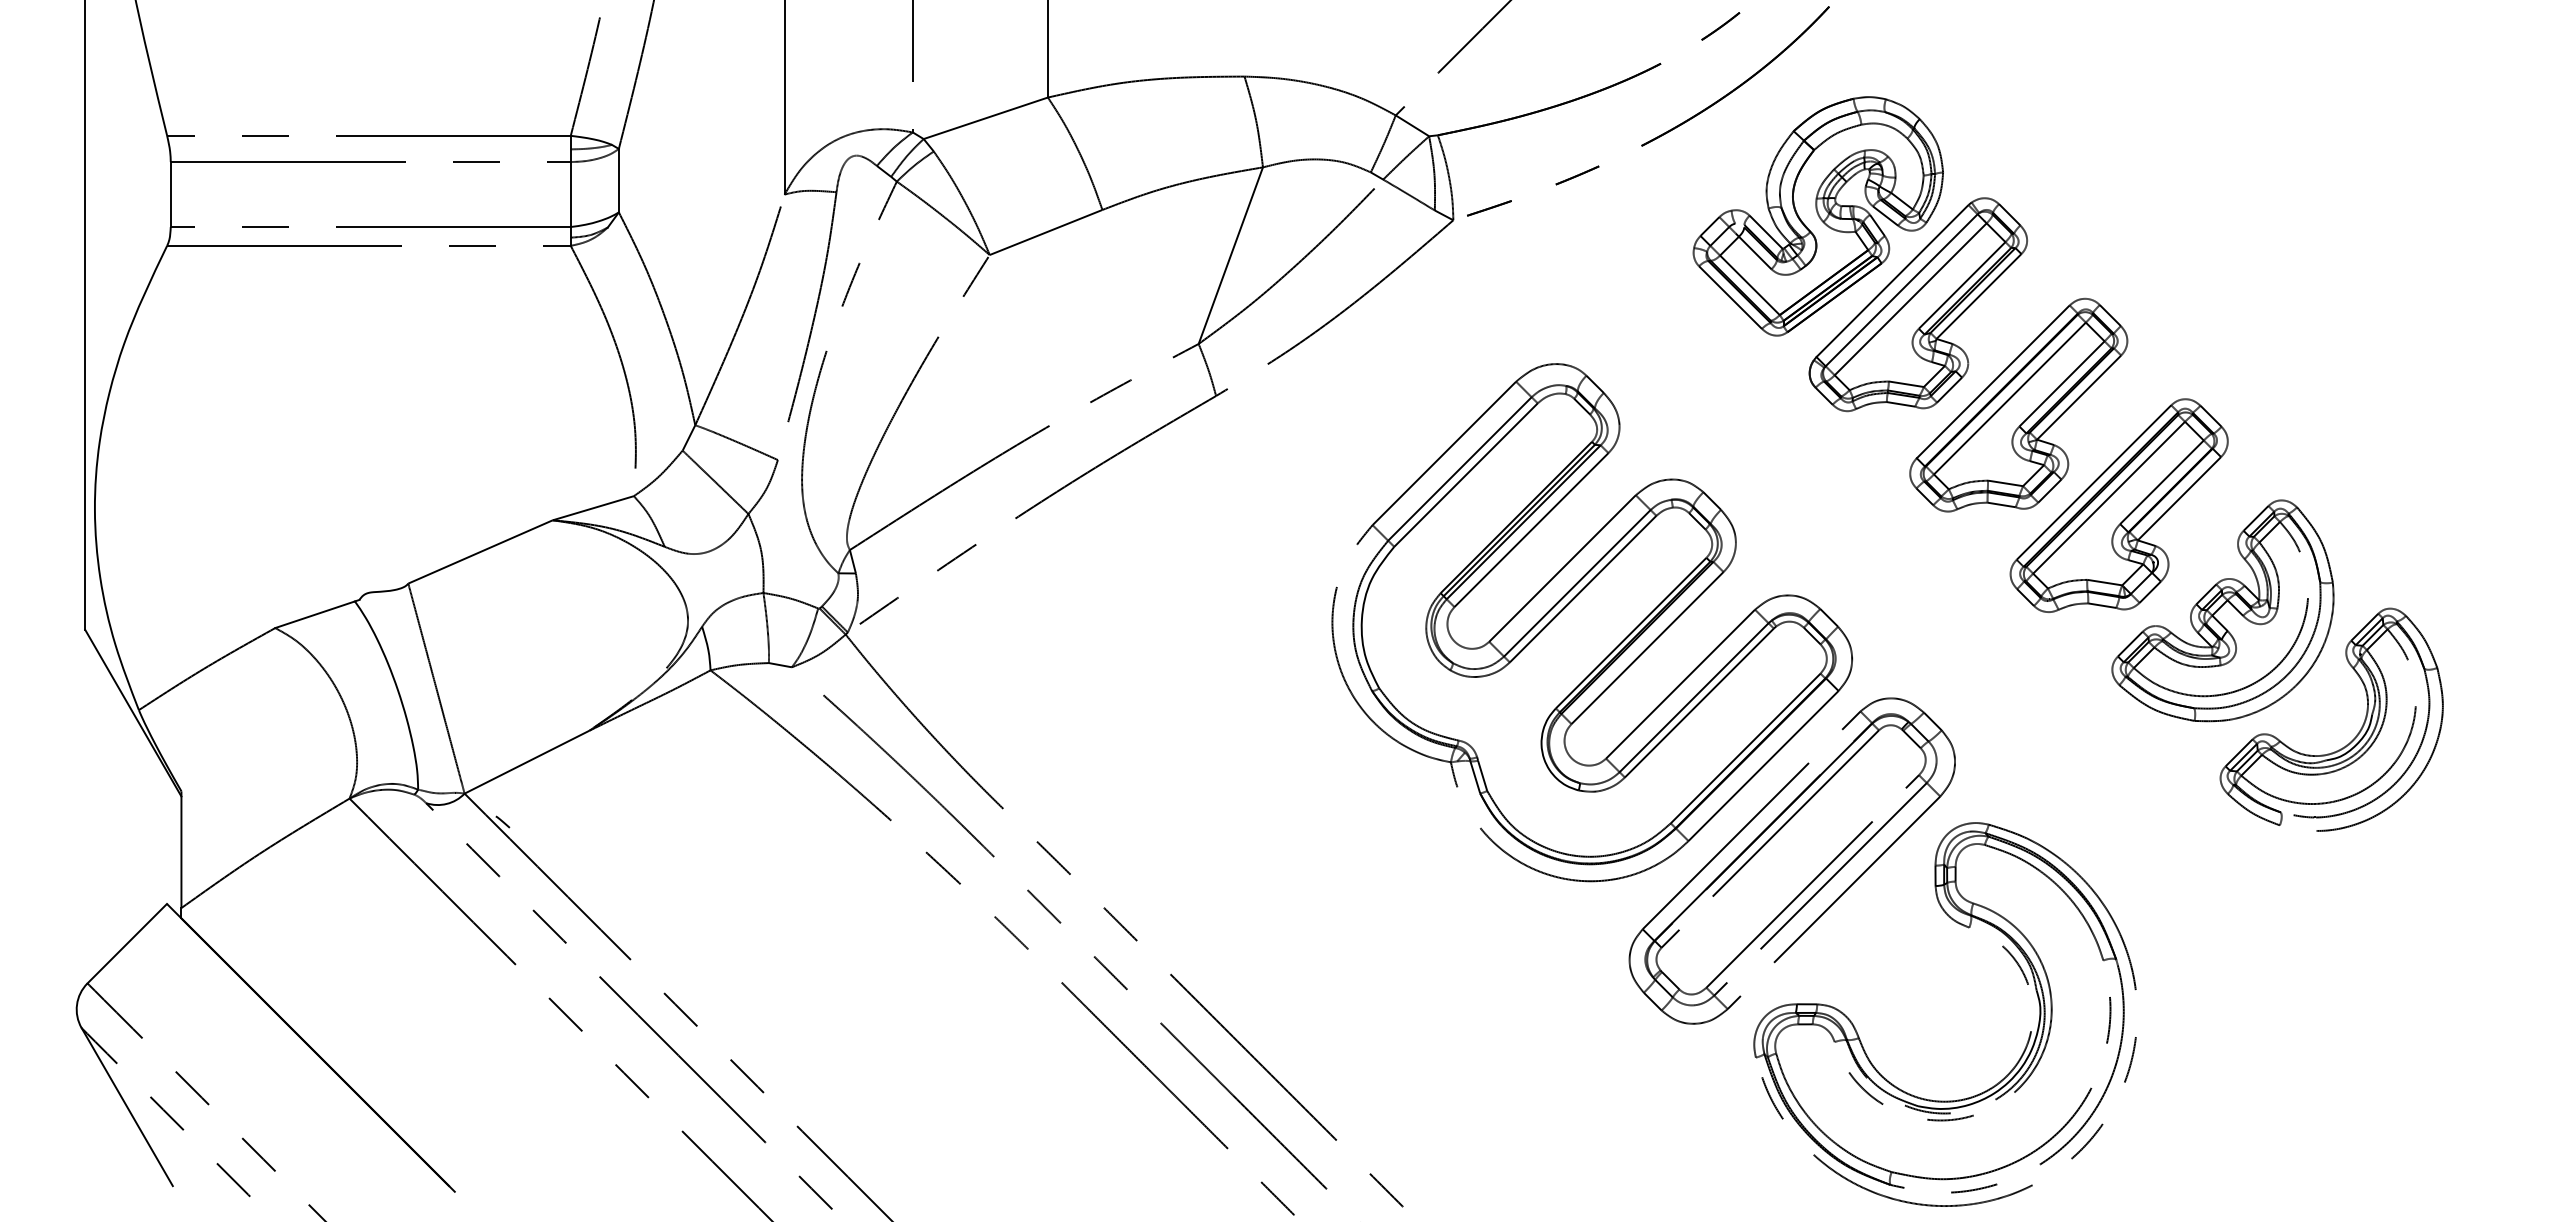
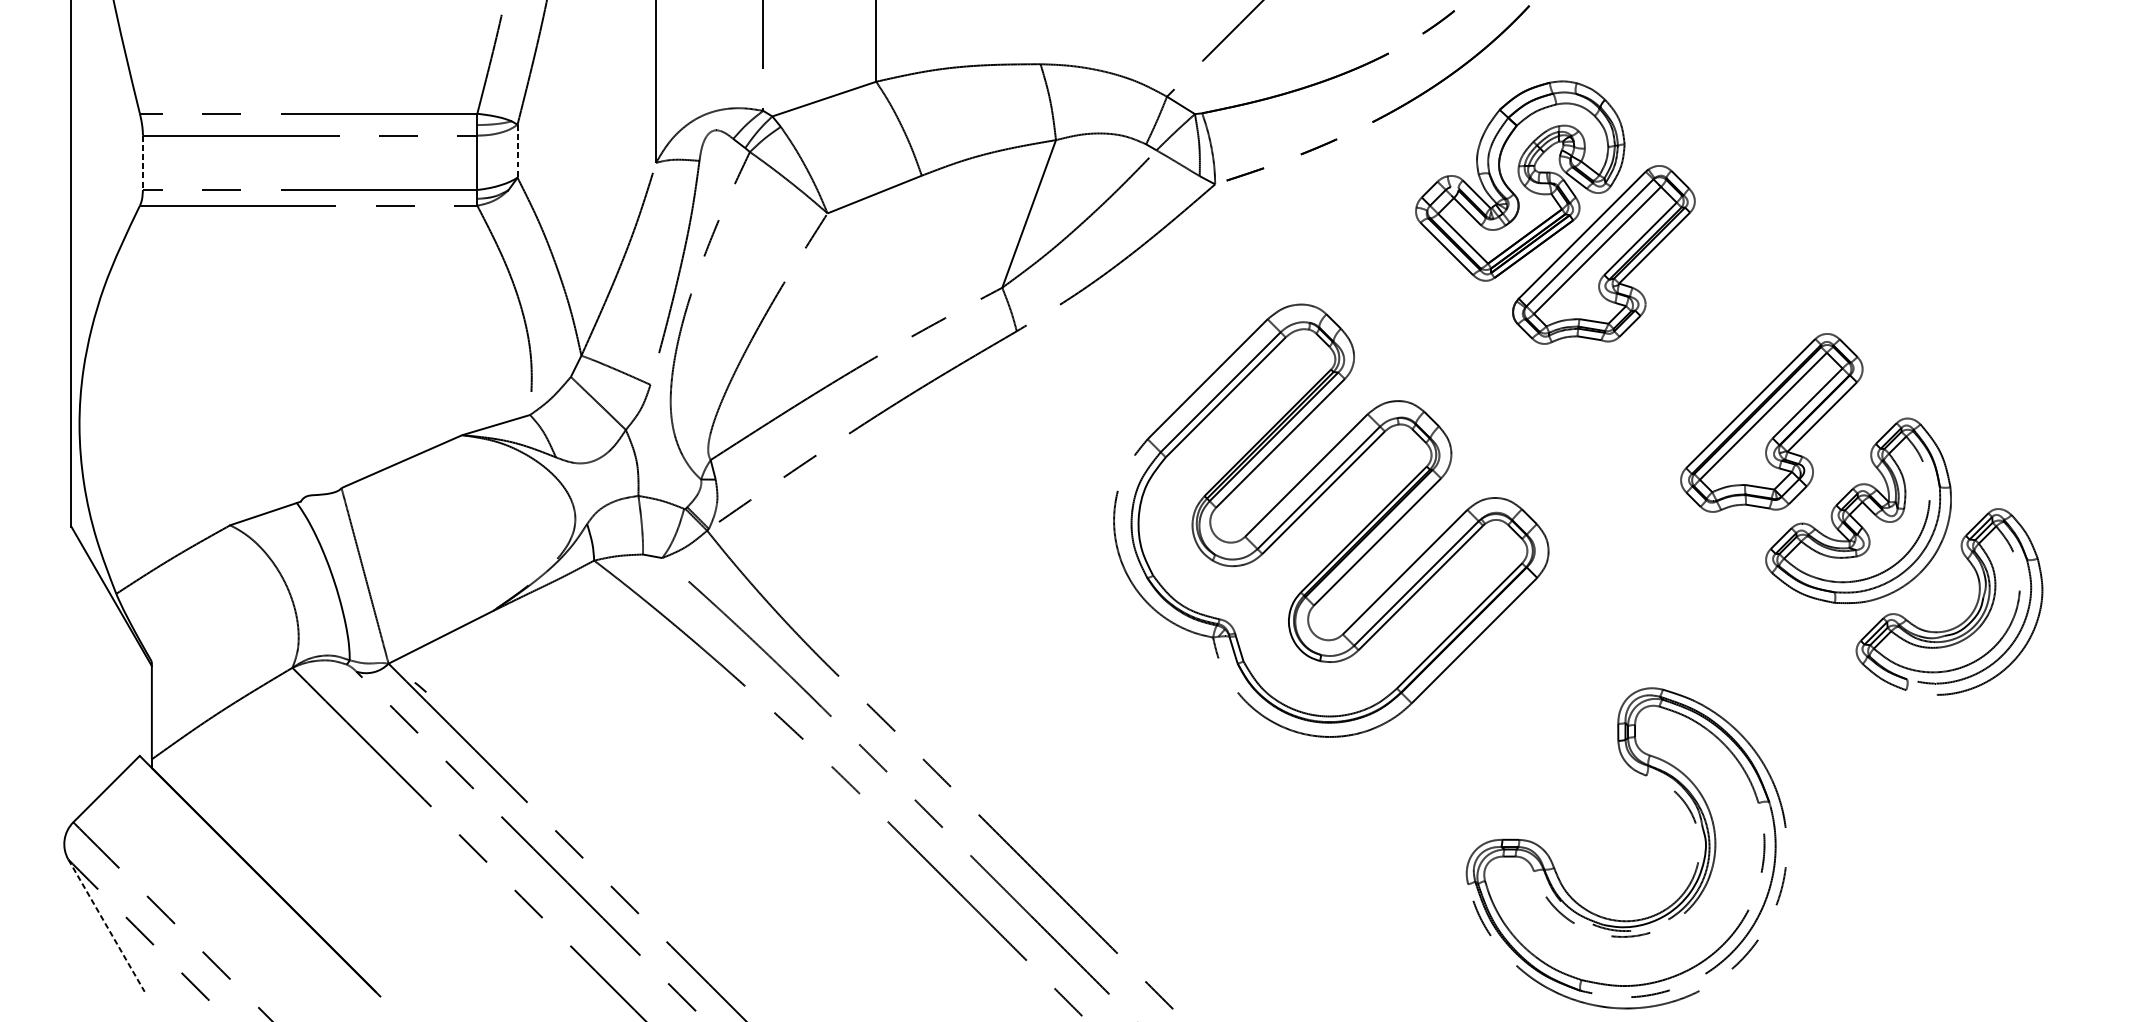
line: (618, 180) -> (517, 151), solid -> dashed
line: (170, 195) -> (142, 163), solid -> dashed
part: (2018, 404) -> (1687, 338), removed
part: (1771, 839) -> (1481, 702), removed
line: (127, 1107) -> (106, 926), solid -> dashed

